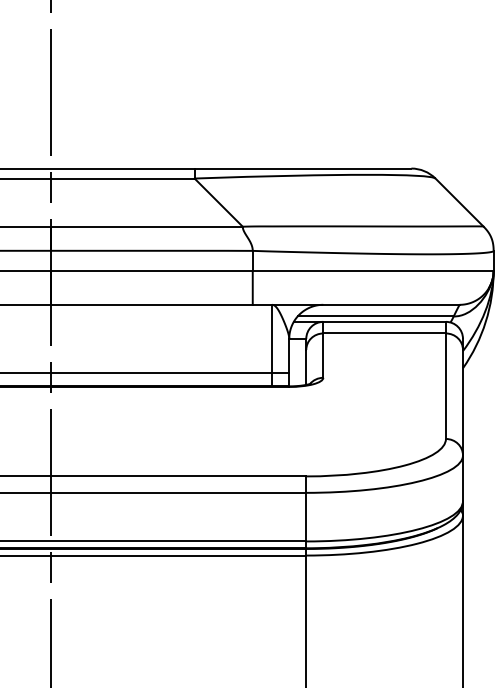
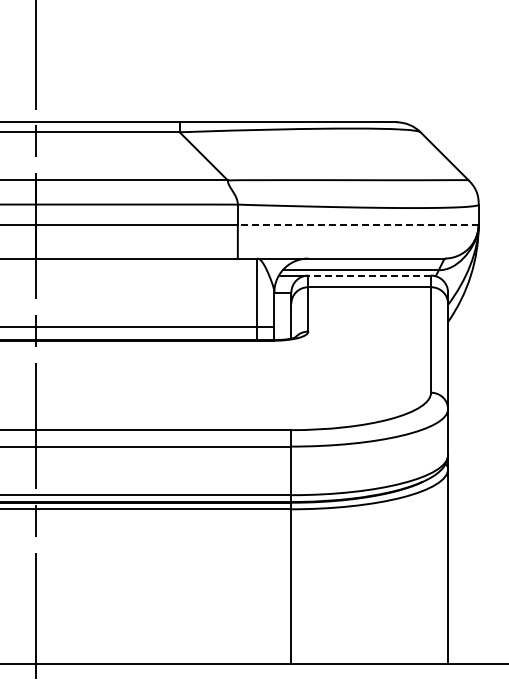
line: (372, 270) -> (357, 224), solid -> dashed
line: (384, 321) -> (369, 275), solid -> dashed

